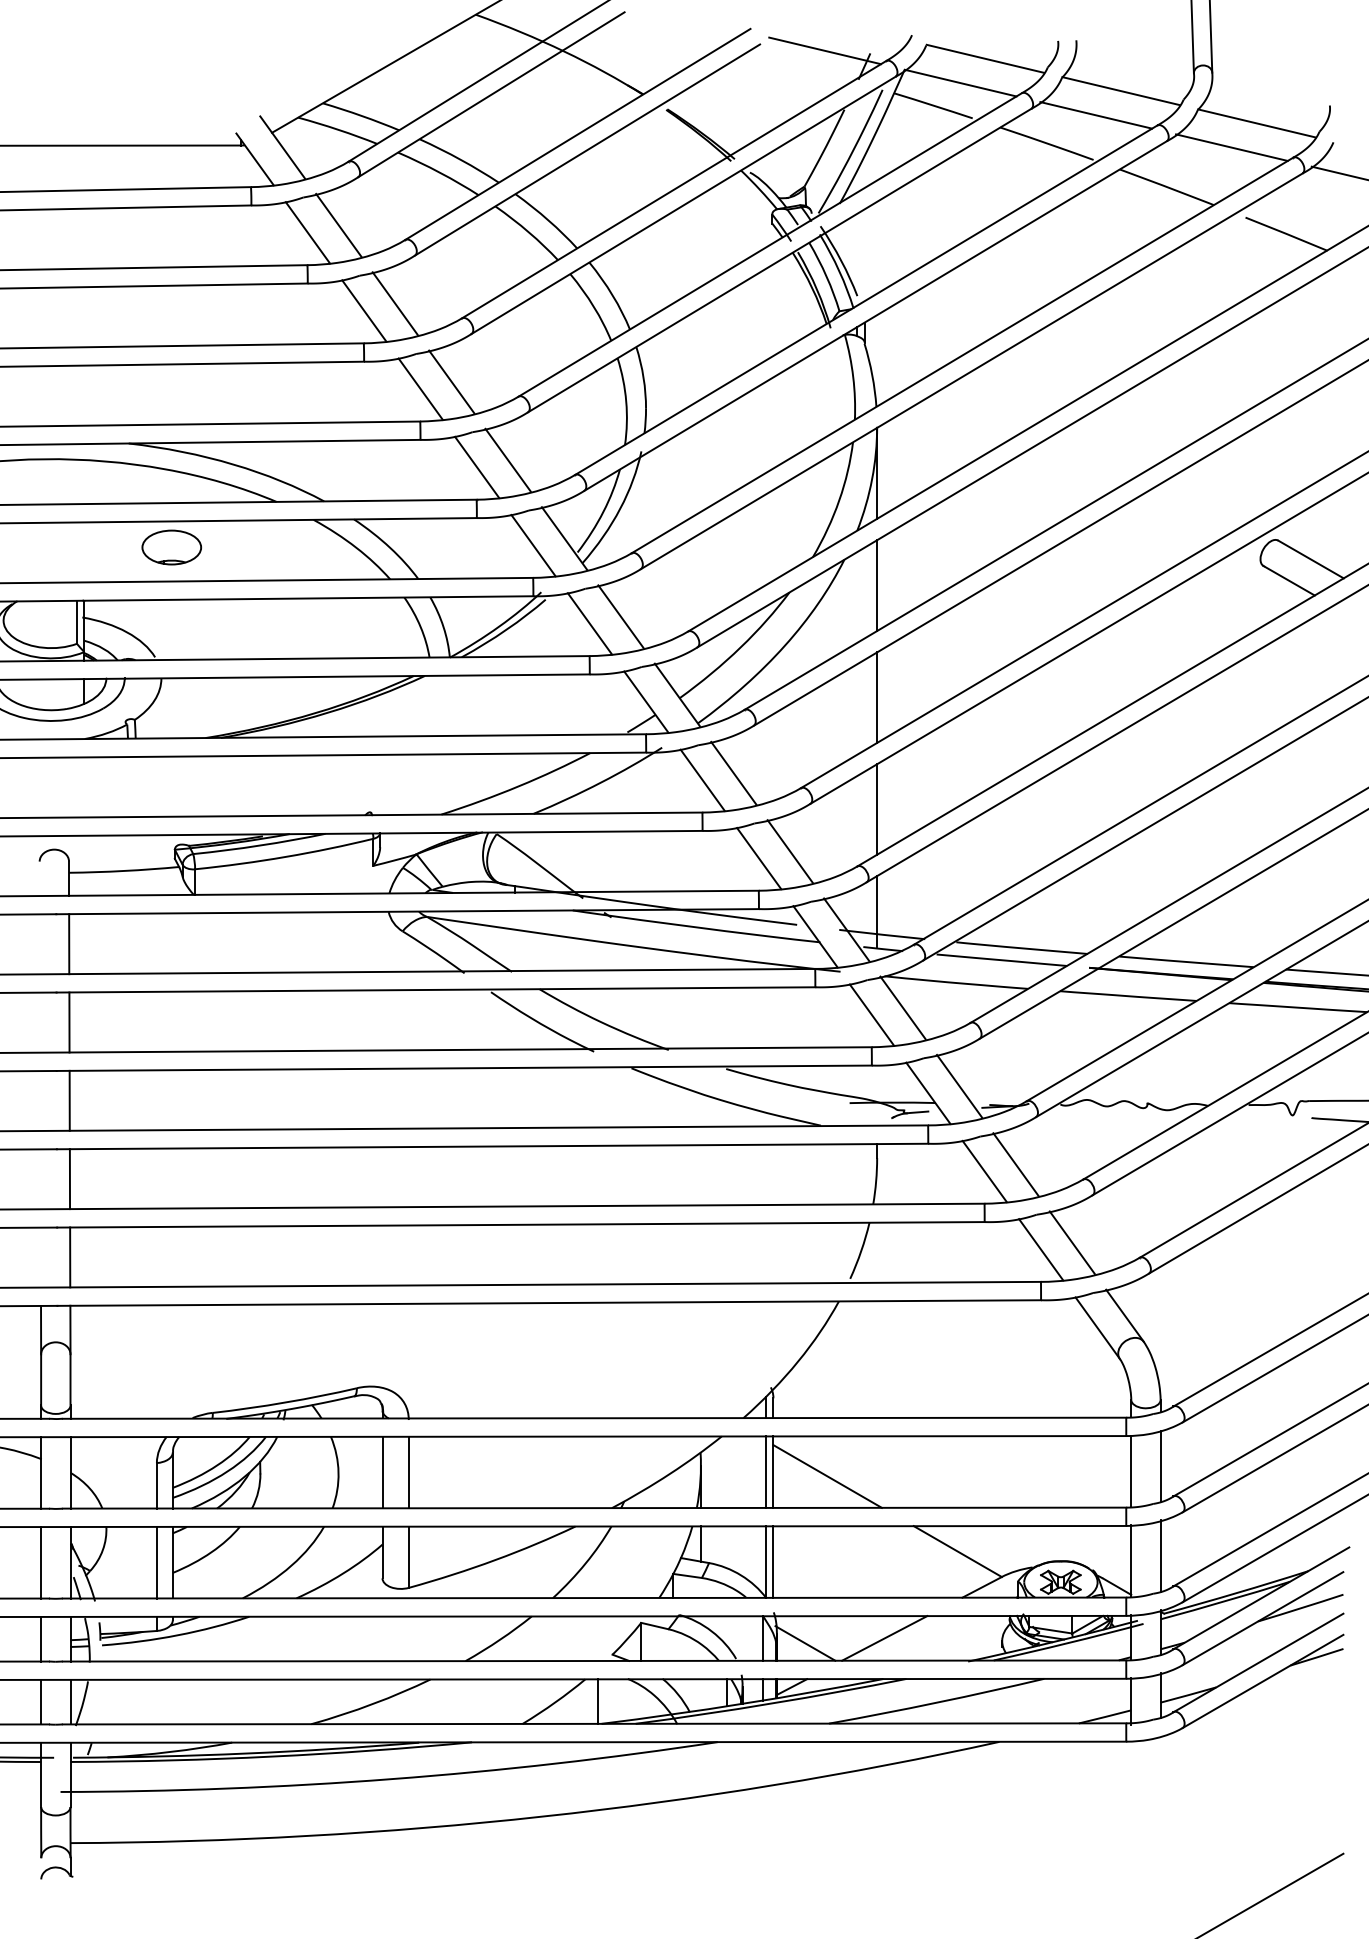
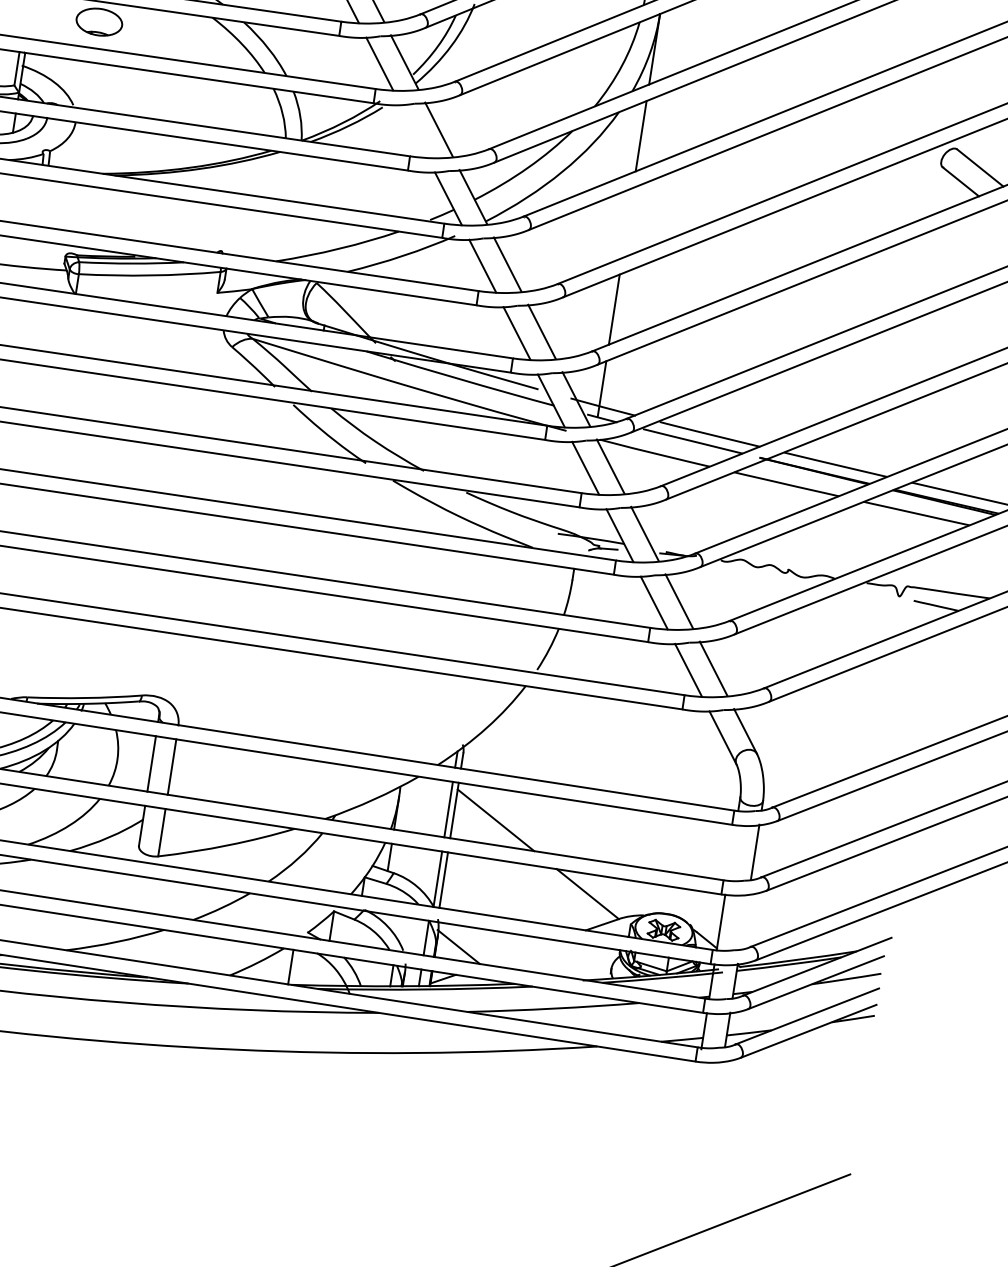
line: (589, 623) -> (413, 131), removed
line: (877, 697) -> (628, 222), removed
line: (1131, 1471) -> (731, 852), removed
line: (1160, 1555) -> (744, 921), removed
line: (884, 1638) -> (520, 952), removed

